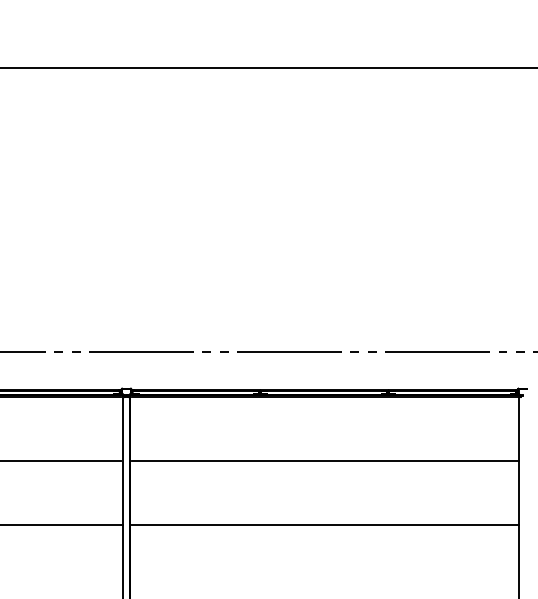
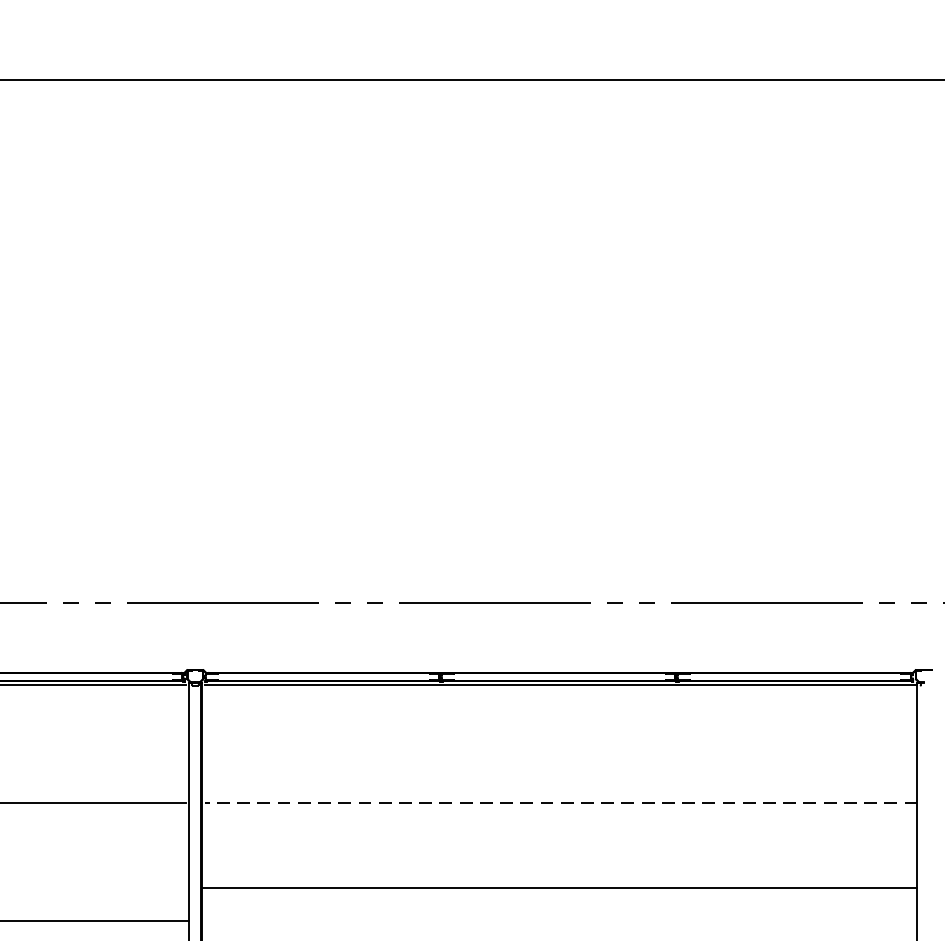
line: (325, 461) -> (561, 803), solid -> dashed
line: (324, 525) -> (559, 888), moved

